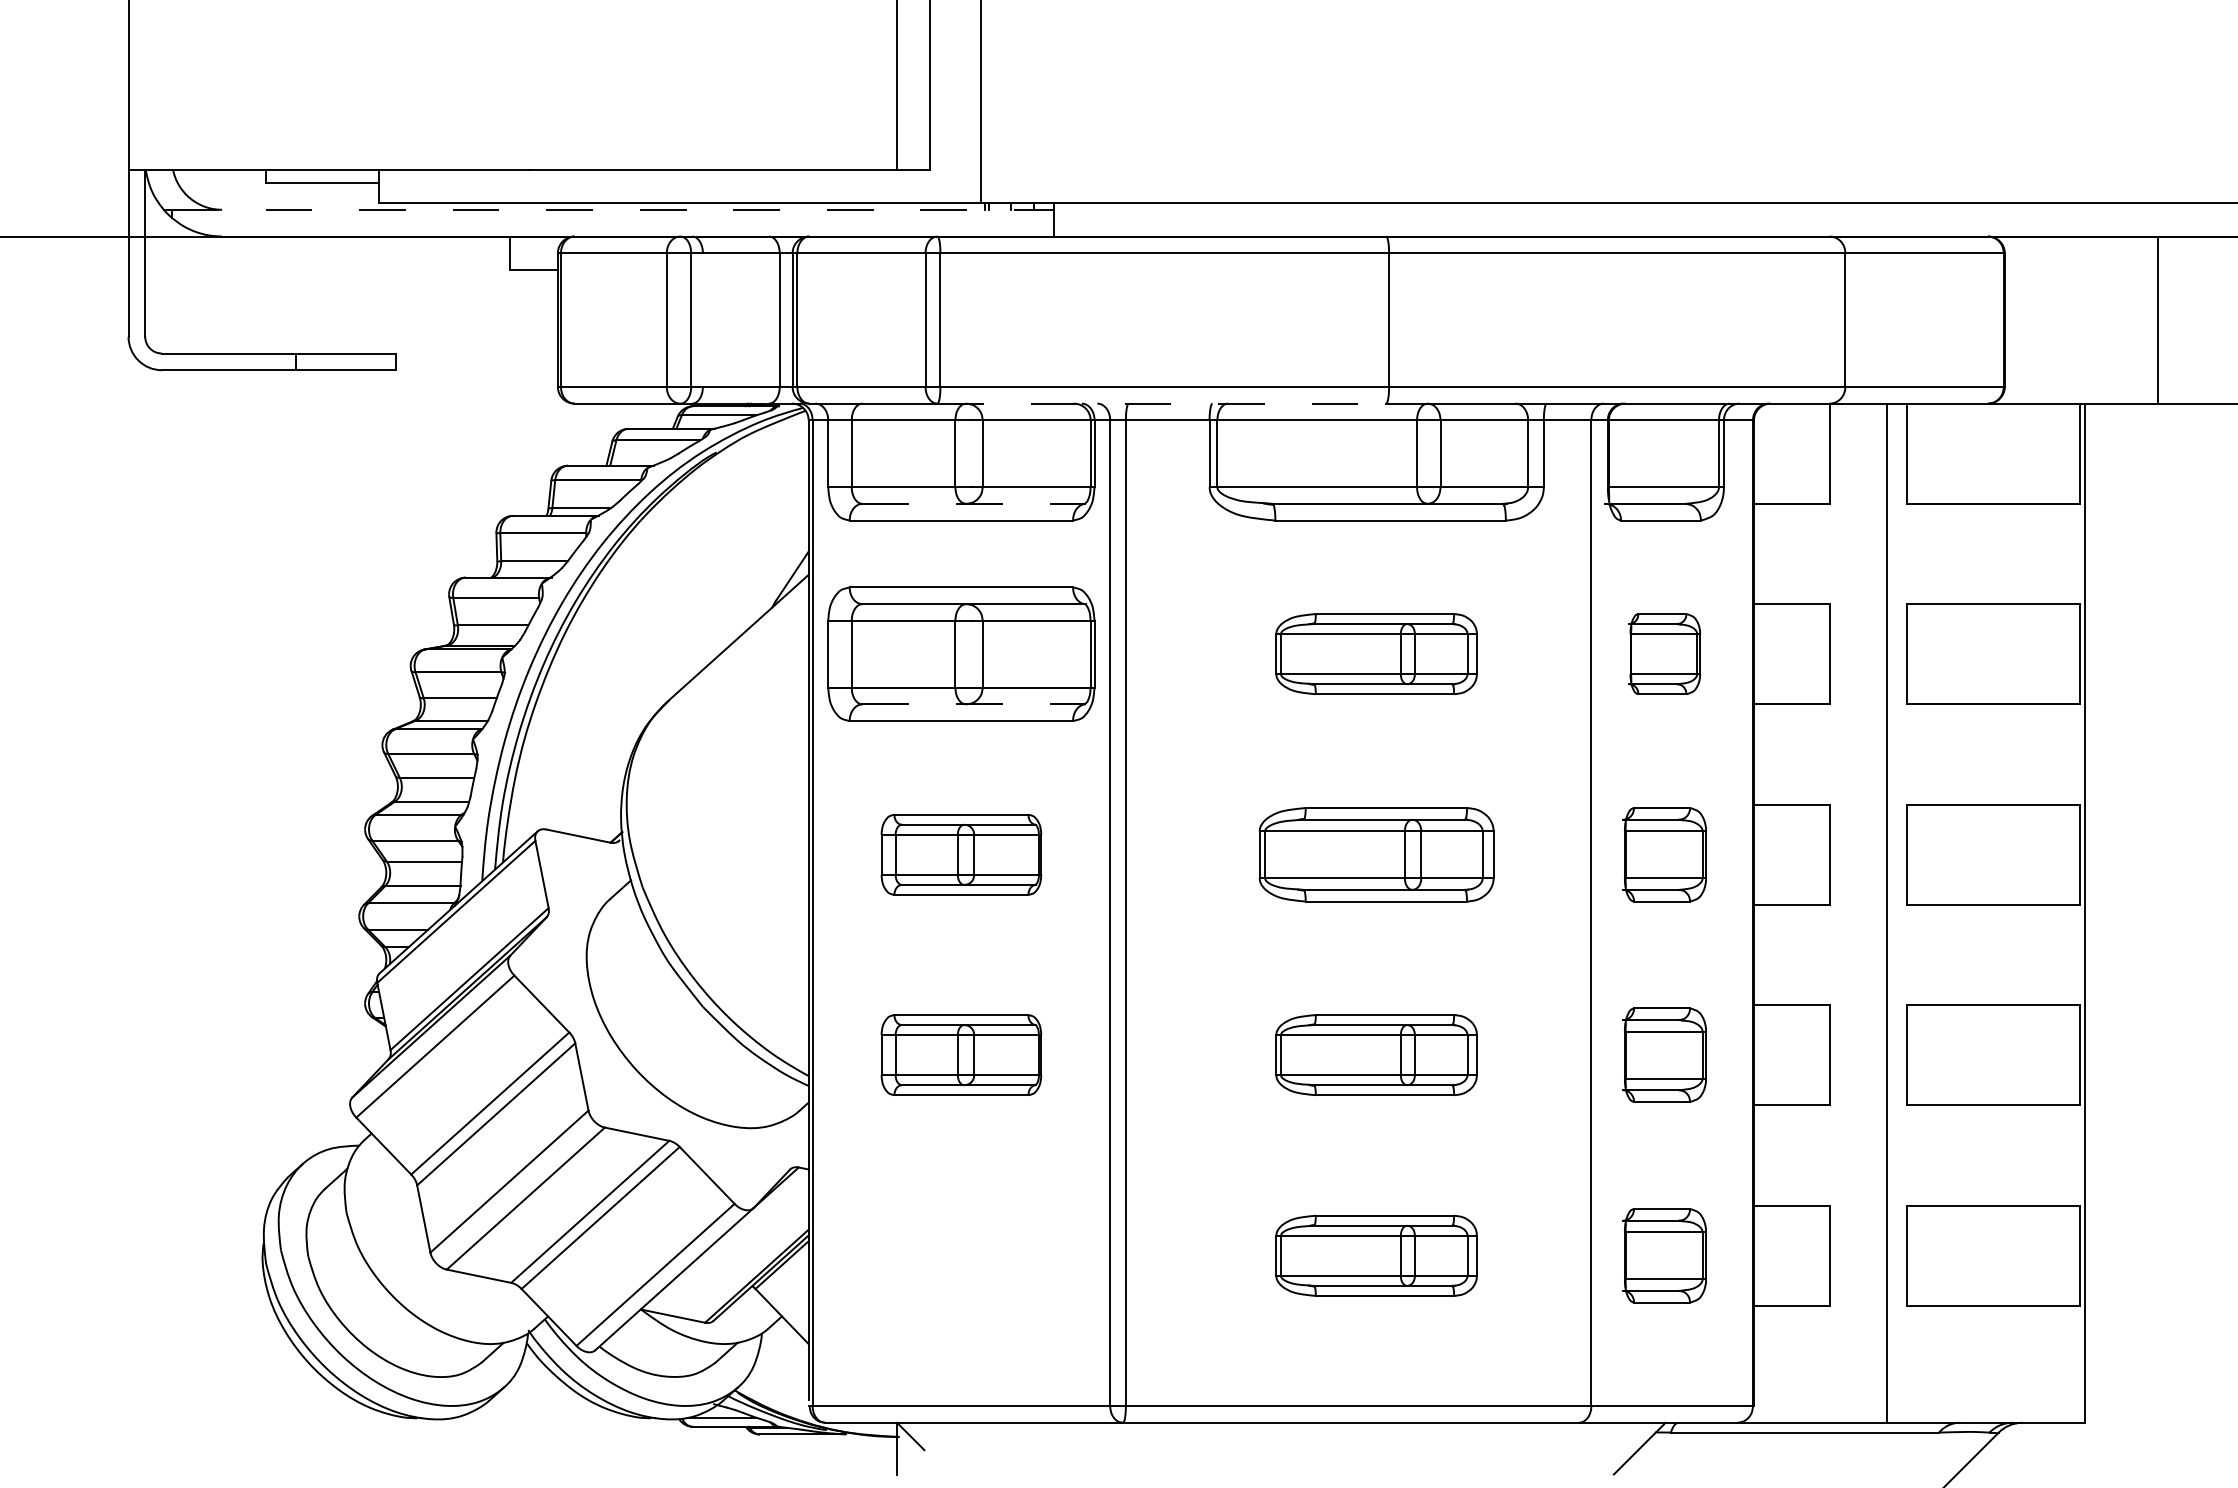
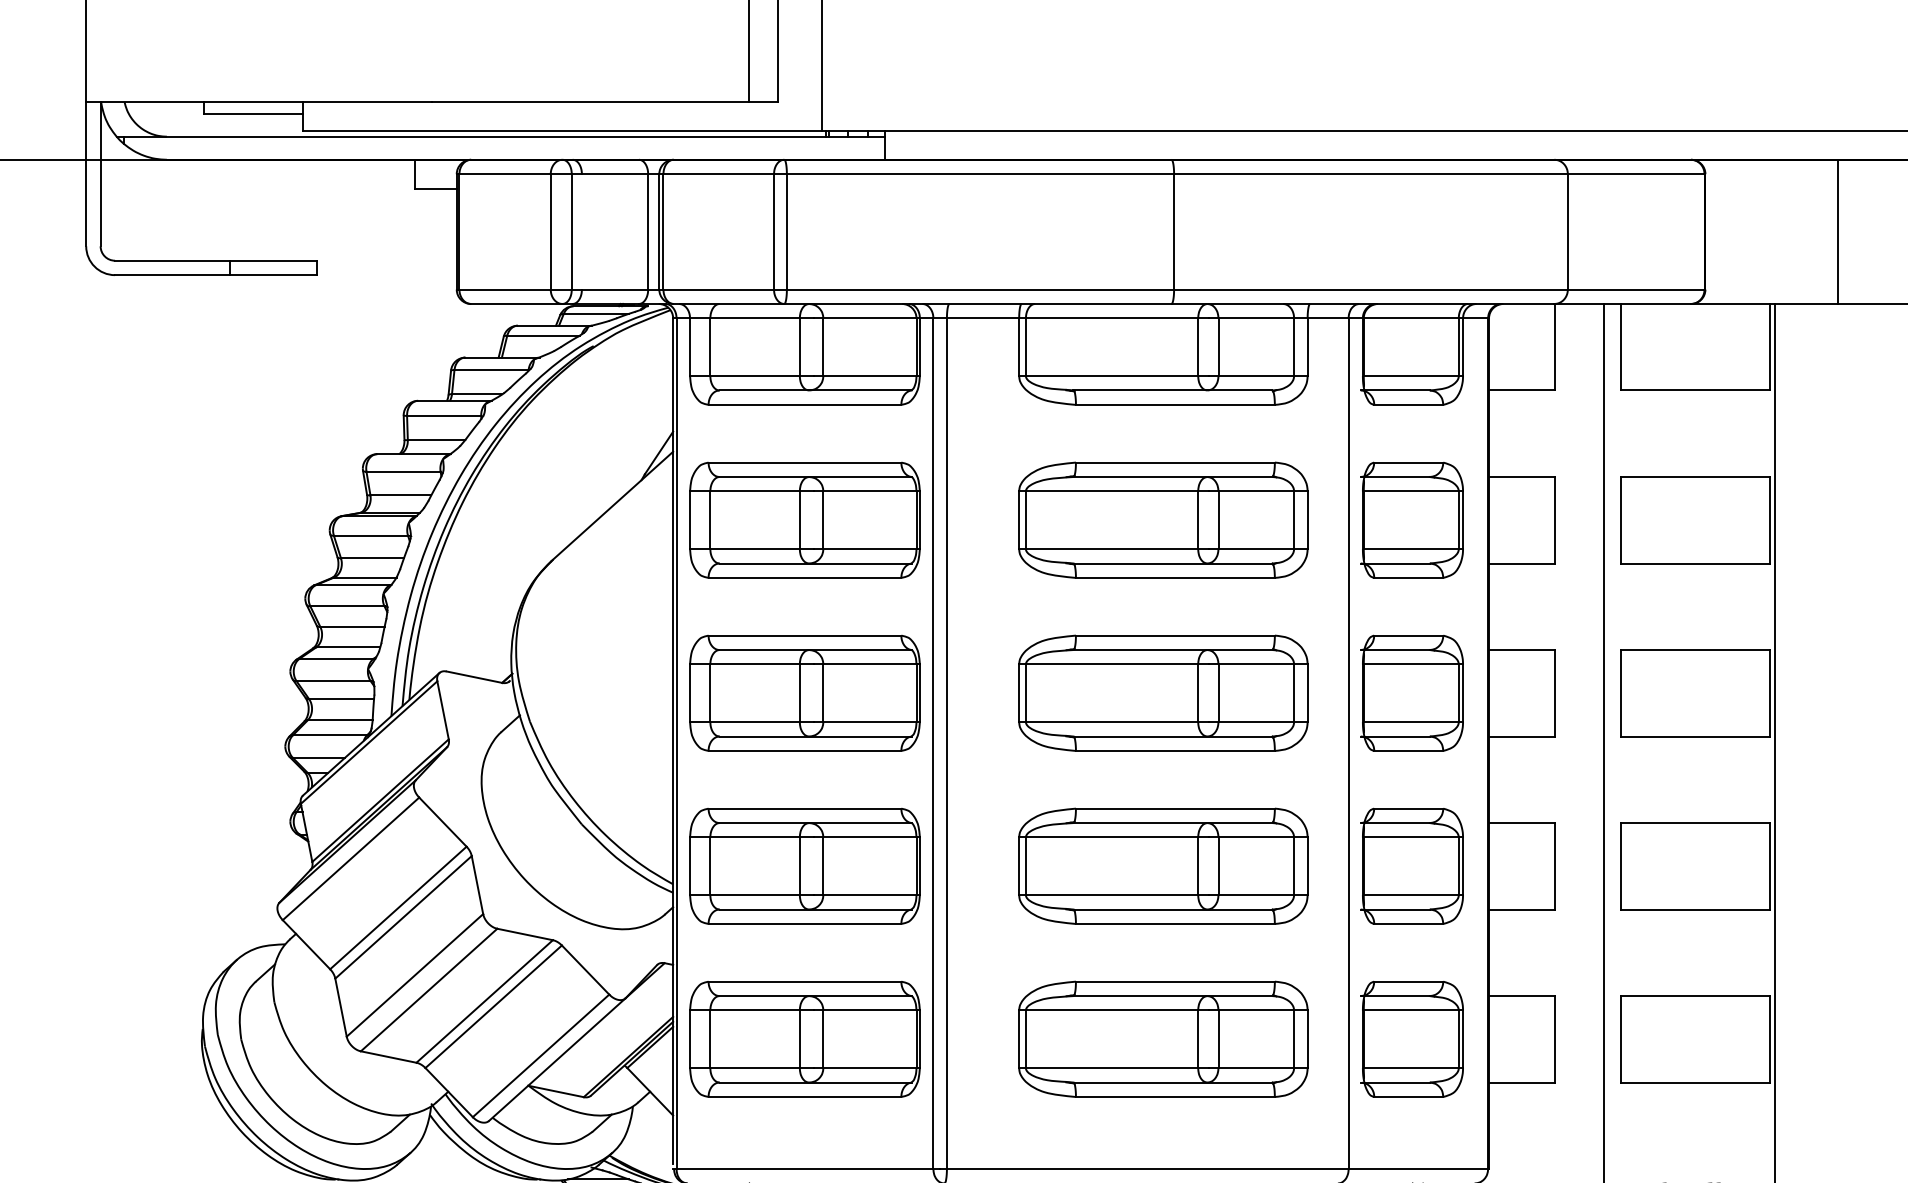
line: (613, 209) -> (504, 136), dashed -> solid
line: (1162, 403) -> (978, 303), dashed -> solid
line: (974, 503) -> (816, 390), dashed -> solid
part: (1376, 653) -> (1163, 519), size x1.67
part: (1664, 653) -> (1411, 519), size x1.67
line: (974, 704) -> (816, 563), dashed -> solid
part: (961, 854) -> (805, 693), size x1.67
part: (1376, 854) -> (1163, 693), size x1.43
part: (1664, 854) -> (1411, 693), size x1.43
part: (961, 1054) -> (805, 865), size x1.67
part: (1376, 1054) -> (1163, 865), size x1.67
part: (1664, 1054) -> (1411, 865), size x1.43
part: (961, 1255) -> (805, 1039), added
part: (1376, 1255) -> (1163, 1039), size x1.67
part: (1664, 1255) -> (1411, 1039), size x1.43

